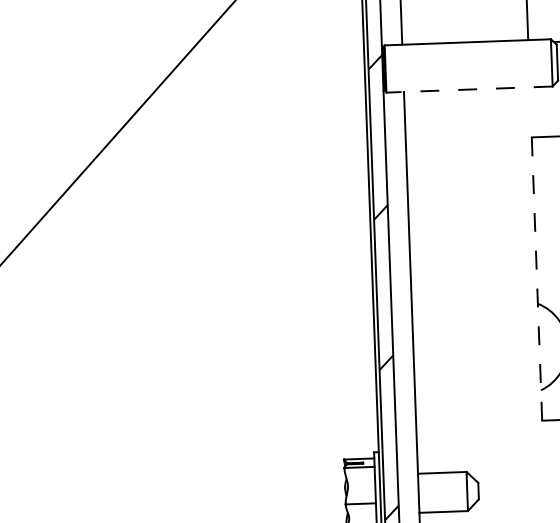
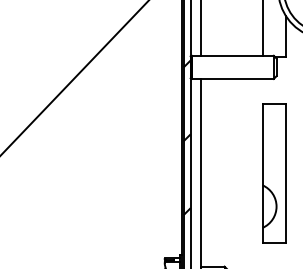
line: (468, 88) -> (232, 78), dashed -> solid
line: (536, 279) -> (262, 173), dashed -> solid

